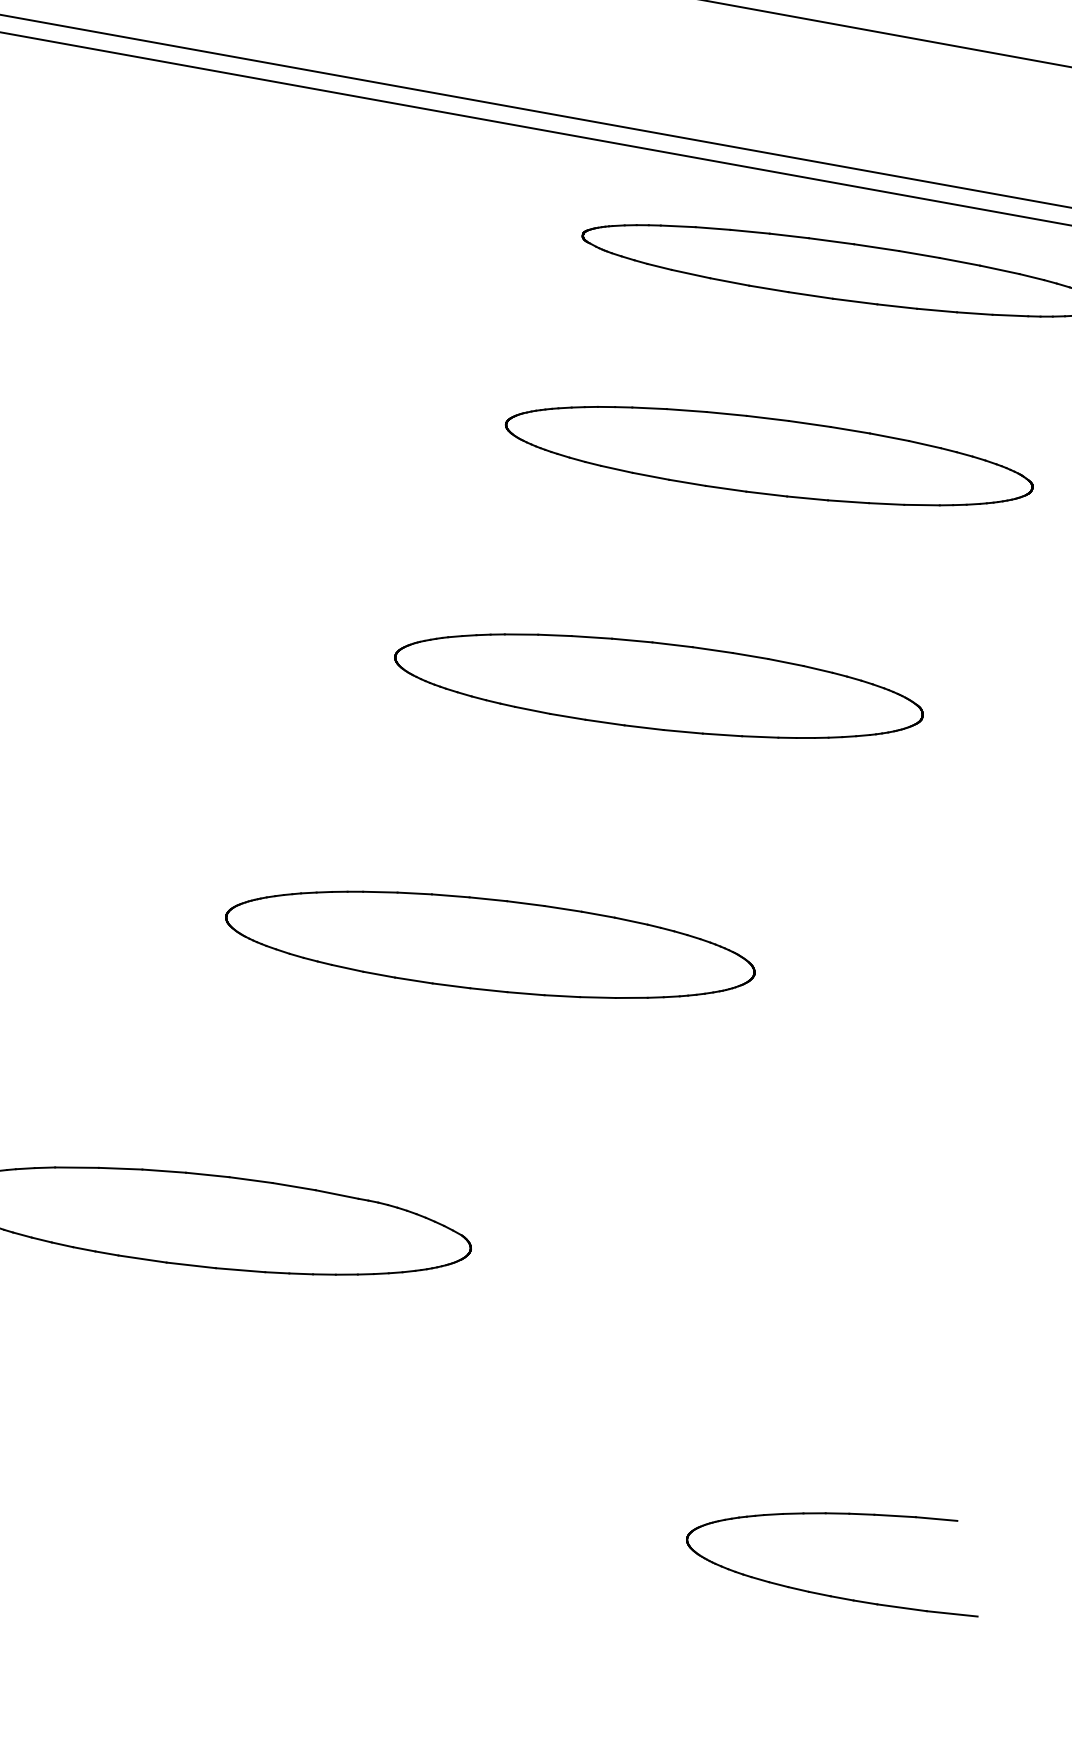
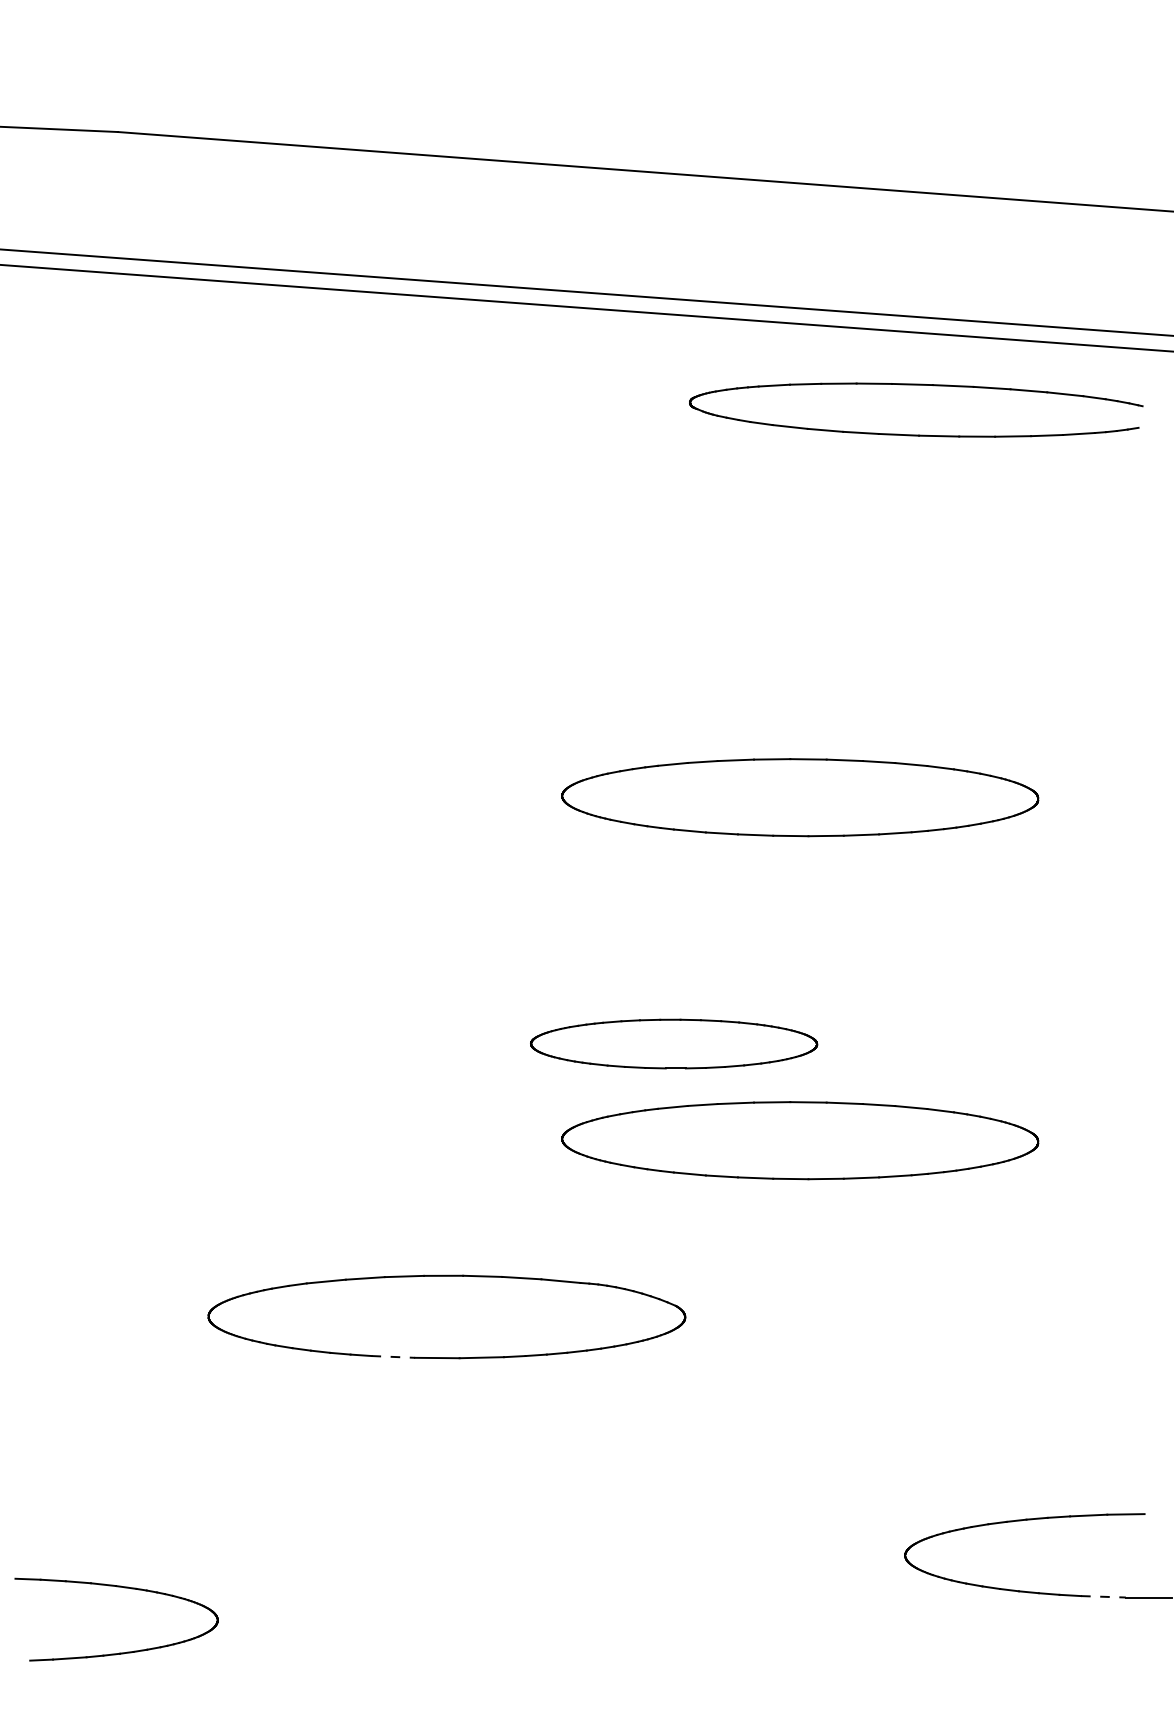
part: (768, 456) -> (876, 582), removed
part: (489, 944) -> (673, 1043), size x0.6
part: (619, 1066) -> (800, 1140), added
line: (142, 1258) -> (393, 1356), solid -> dashed
line: (902, 1607) -> (1103, 1596), solid -> dashed

